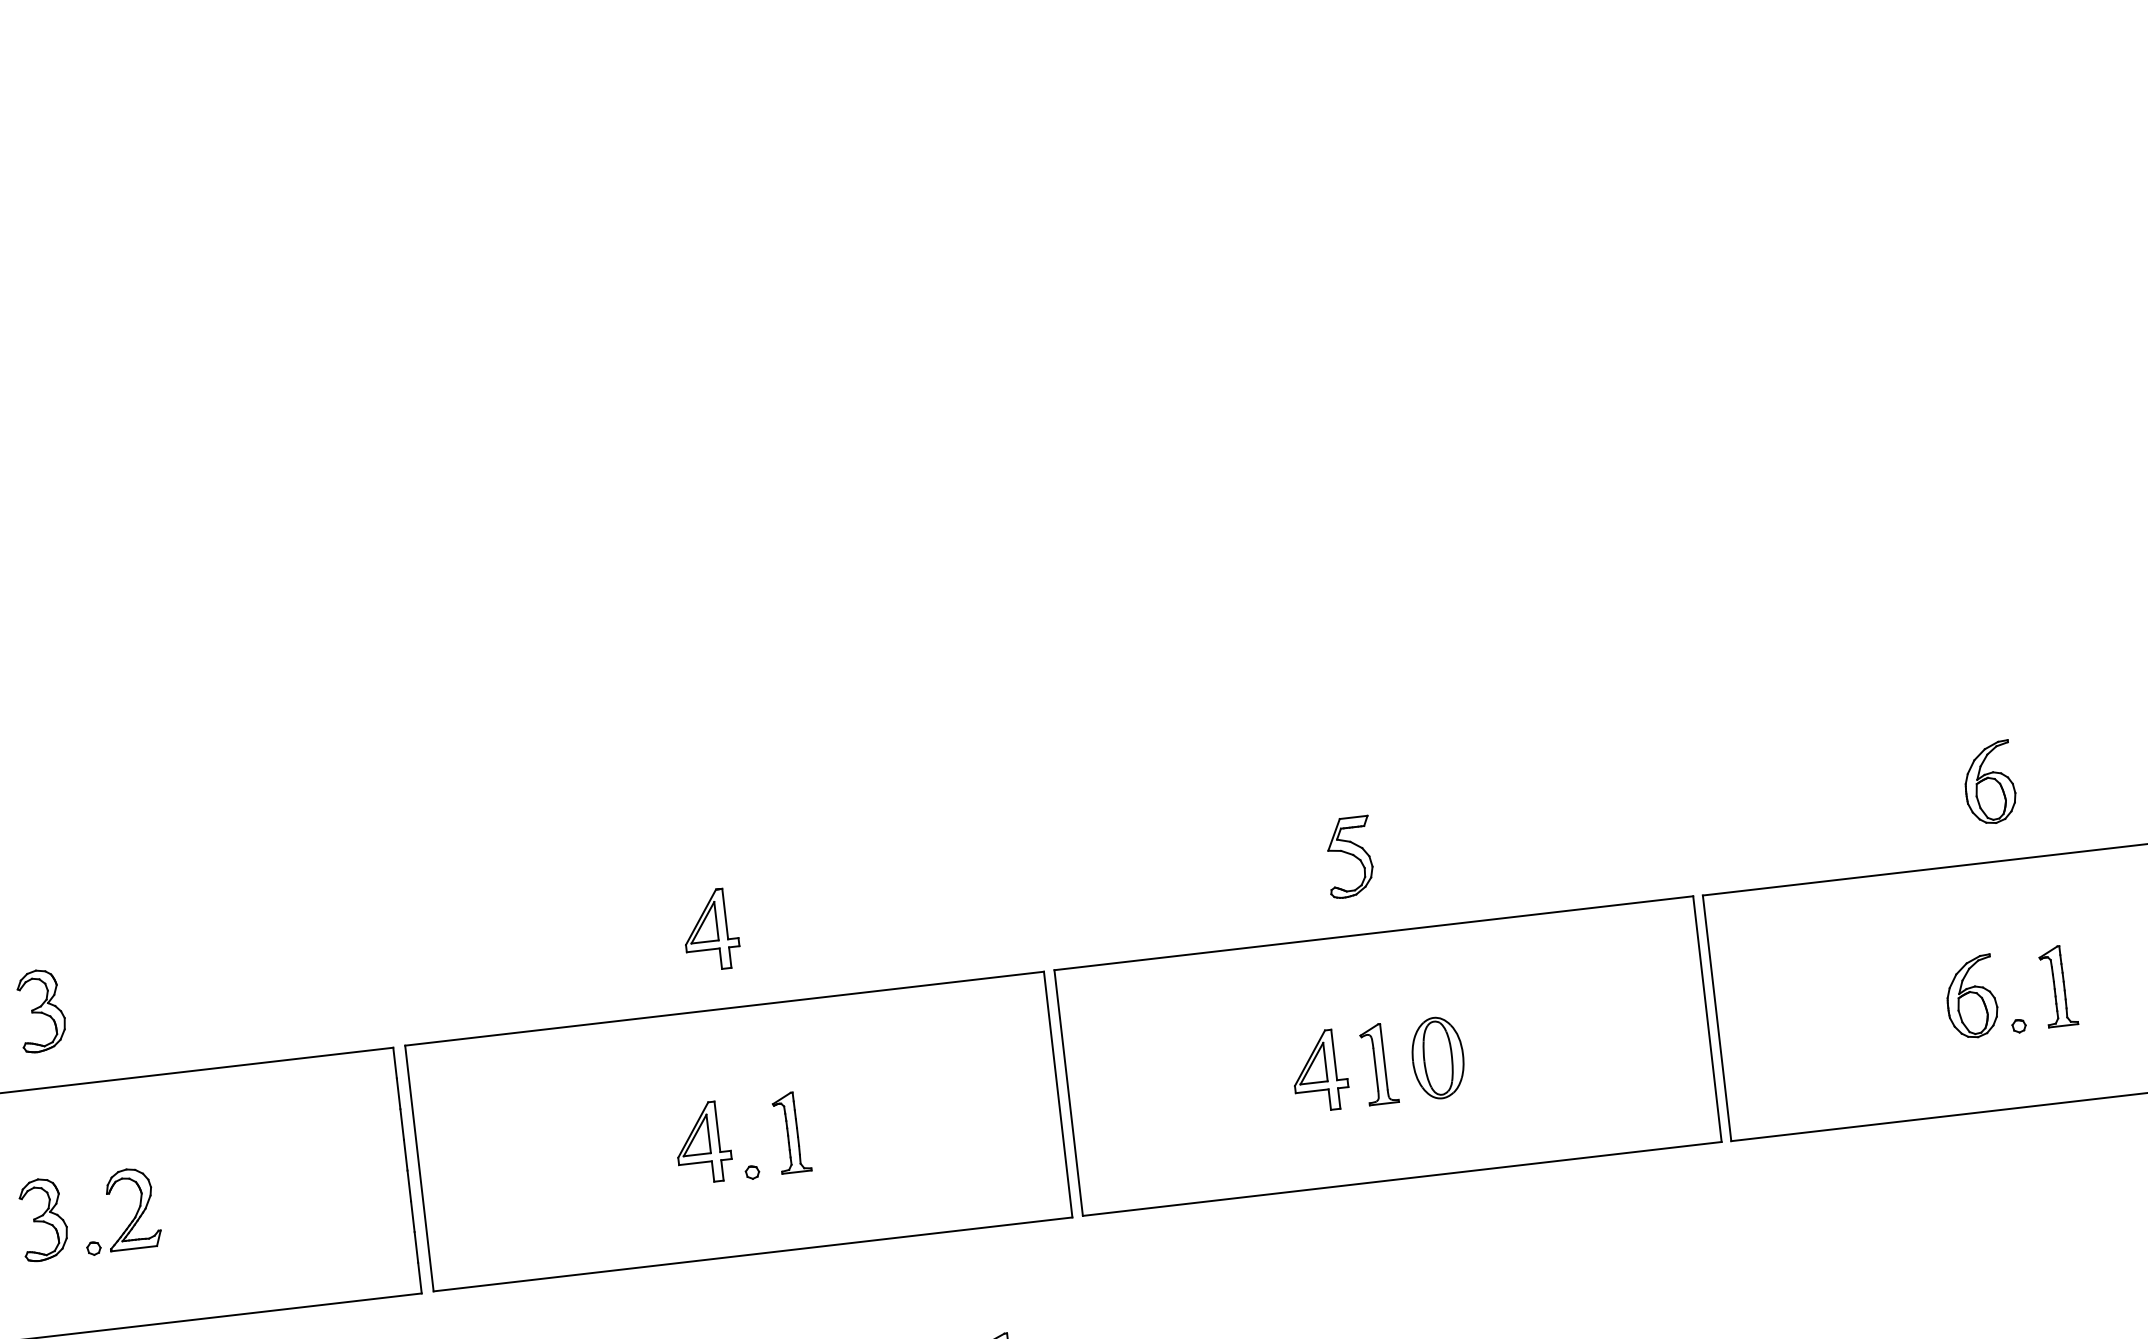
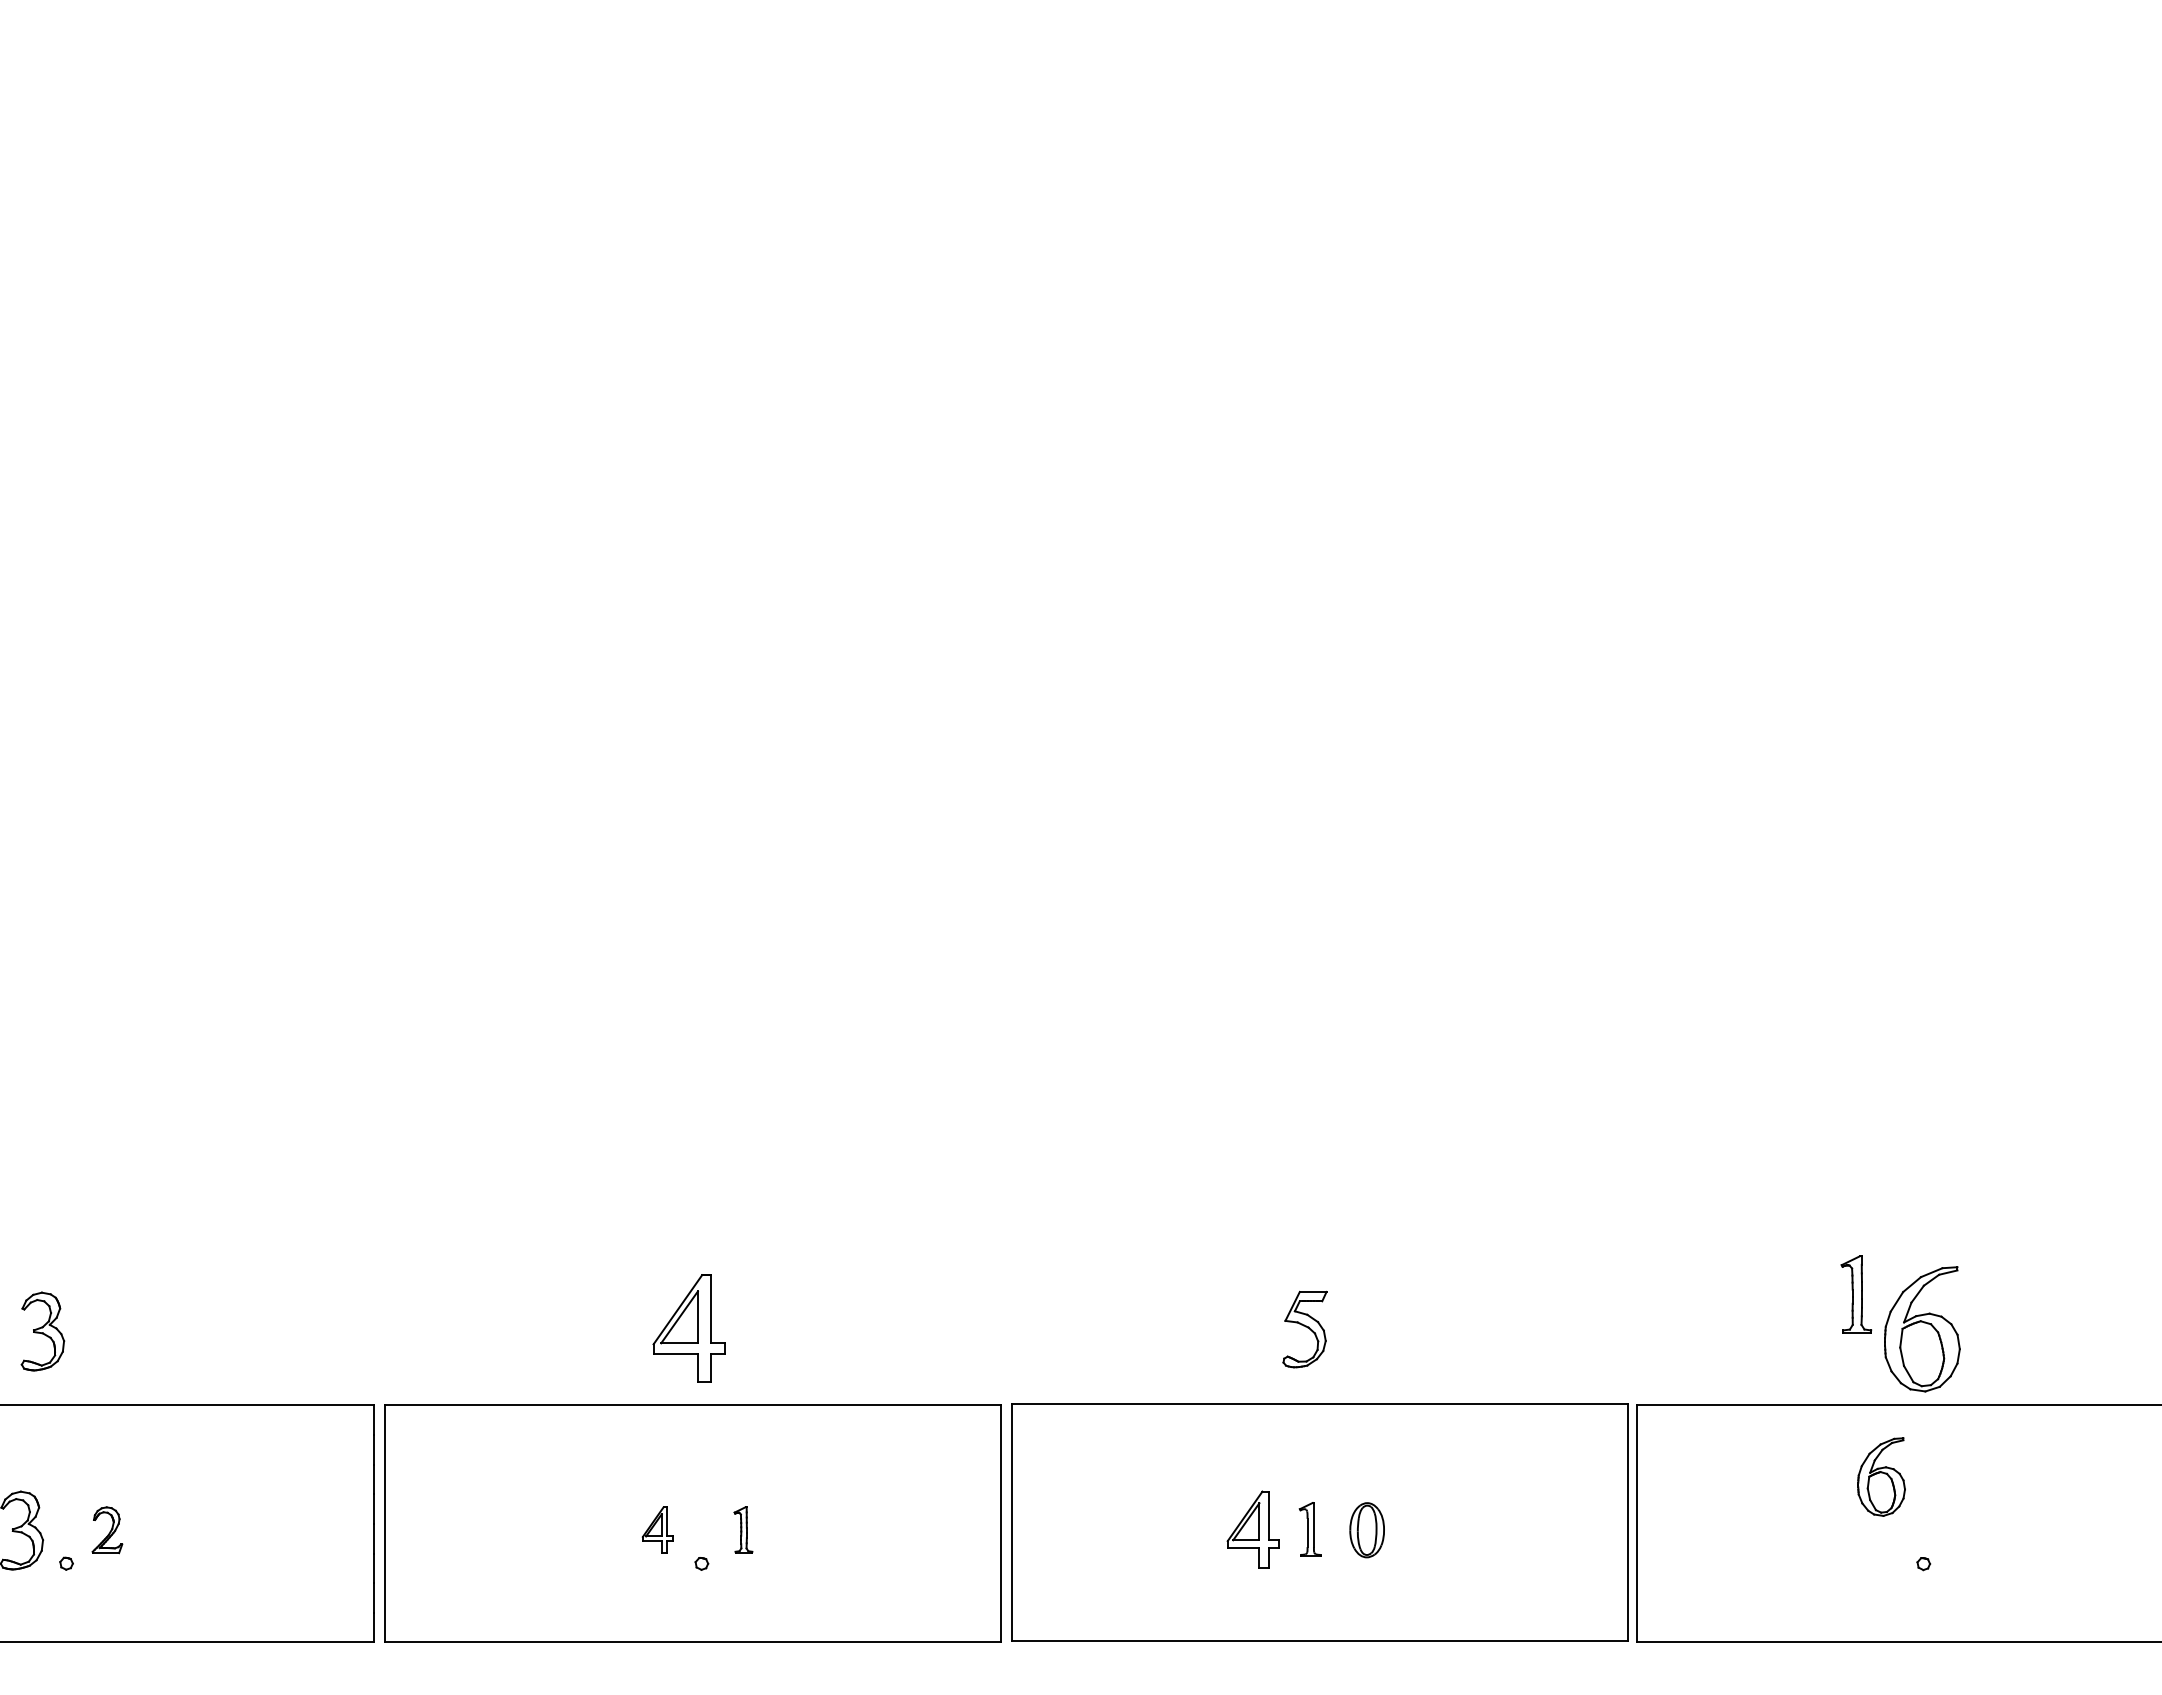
part: (1989, 782) -> (1922, 1328), size x1.6
part: (710, 930) -> (688, 1328), size x1.4
part: (2058, 986) -> (1856, 1294), moved
part: (1971, 996) -> (1881, 1476), moved
part: (1438, 1057) -> (1367, 1529), size x0.7
part: (1378, 1064) -> (1309, 1529), size x0.7
part: (791, 1131) -> (743, 1529), size x0.6
part: (702, 1142) -> (657, 1529), size x0.6
part: (132, 1209) -> (107, 1530), size x0.6

